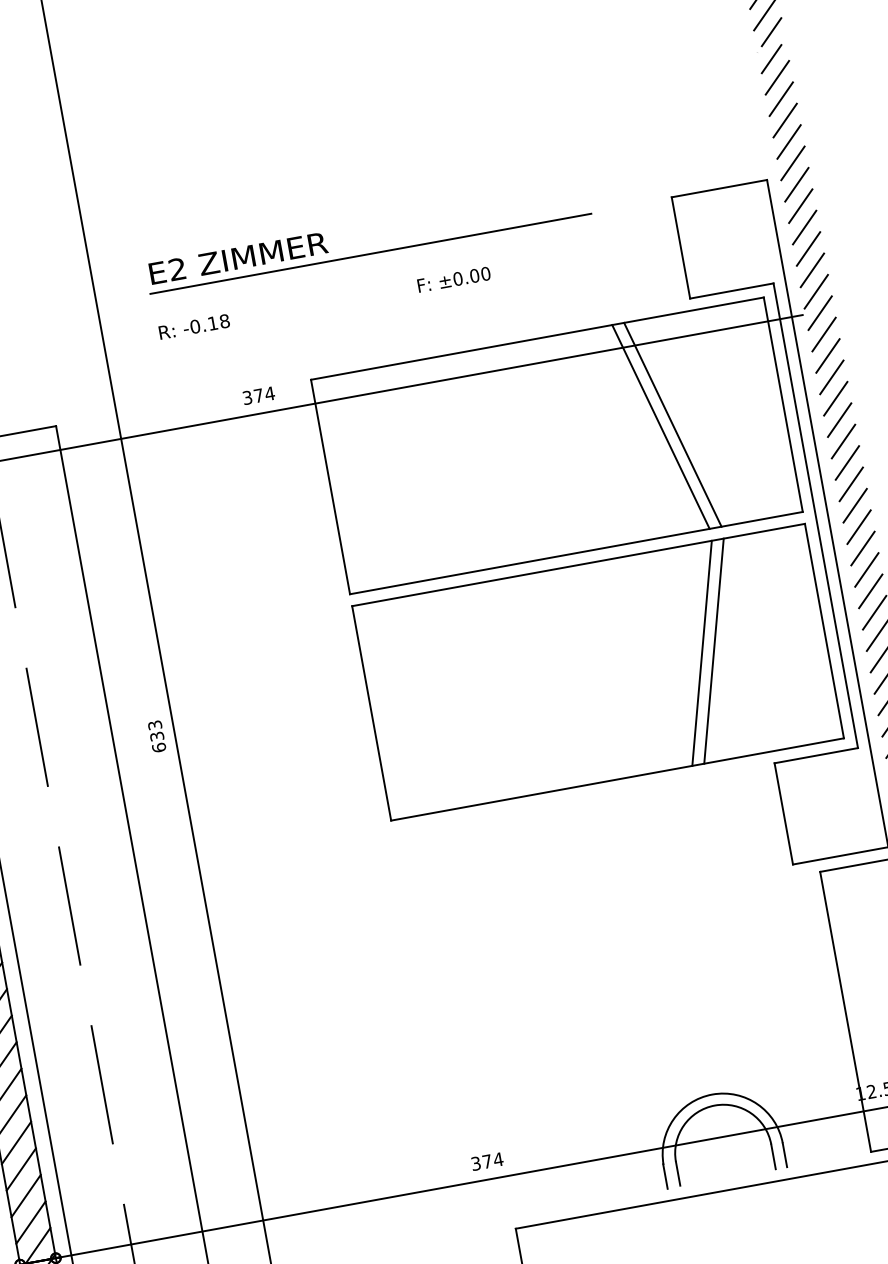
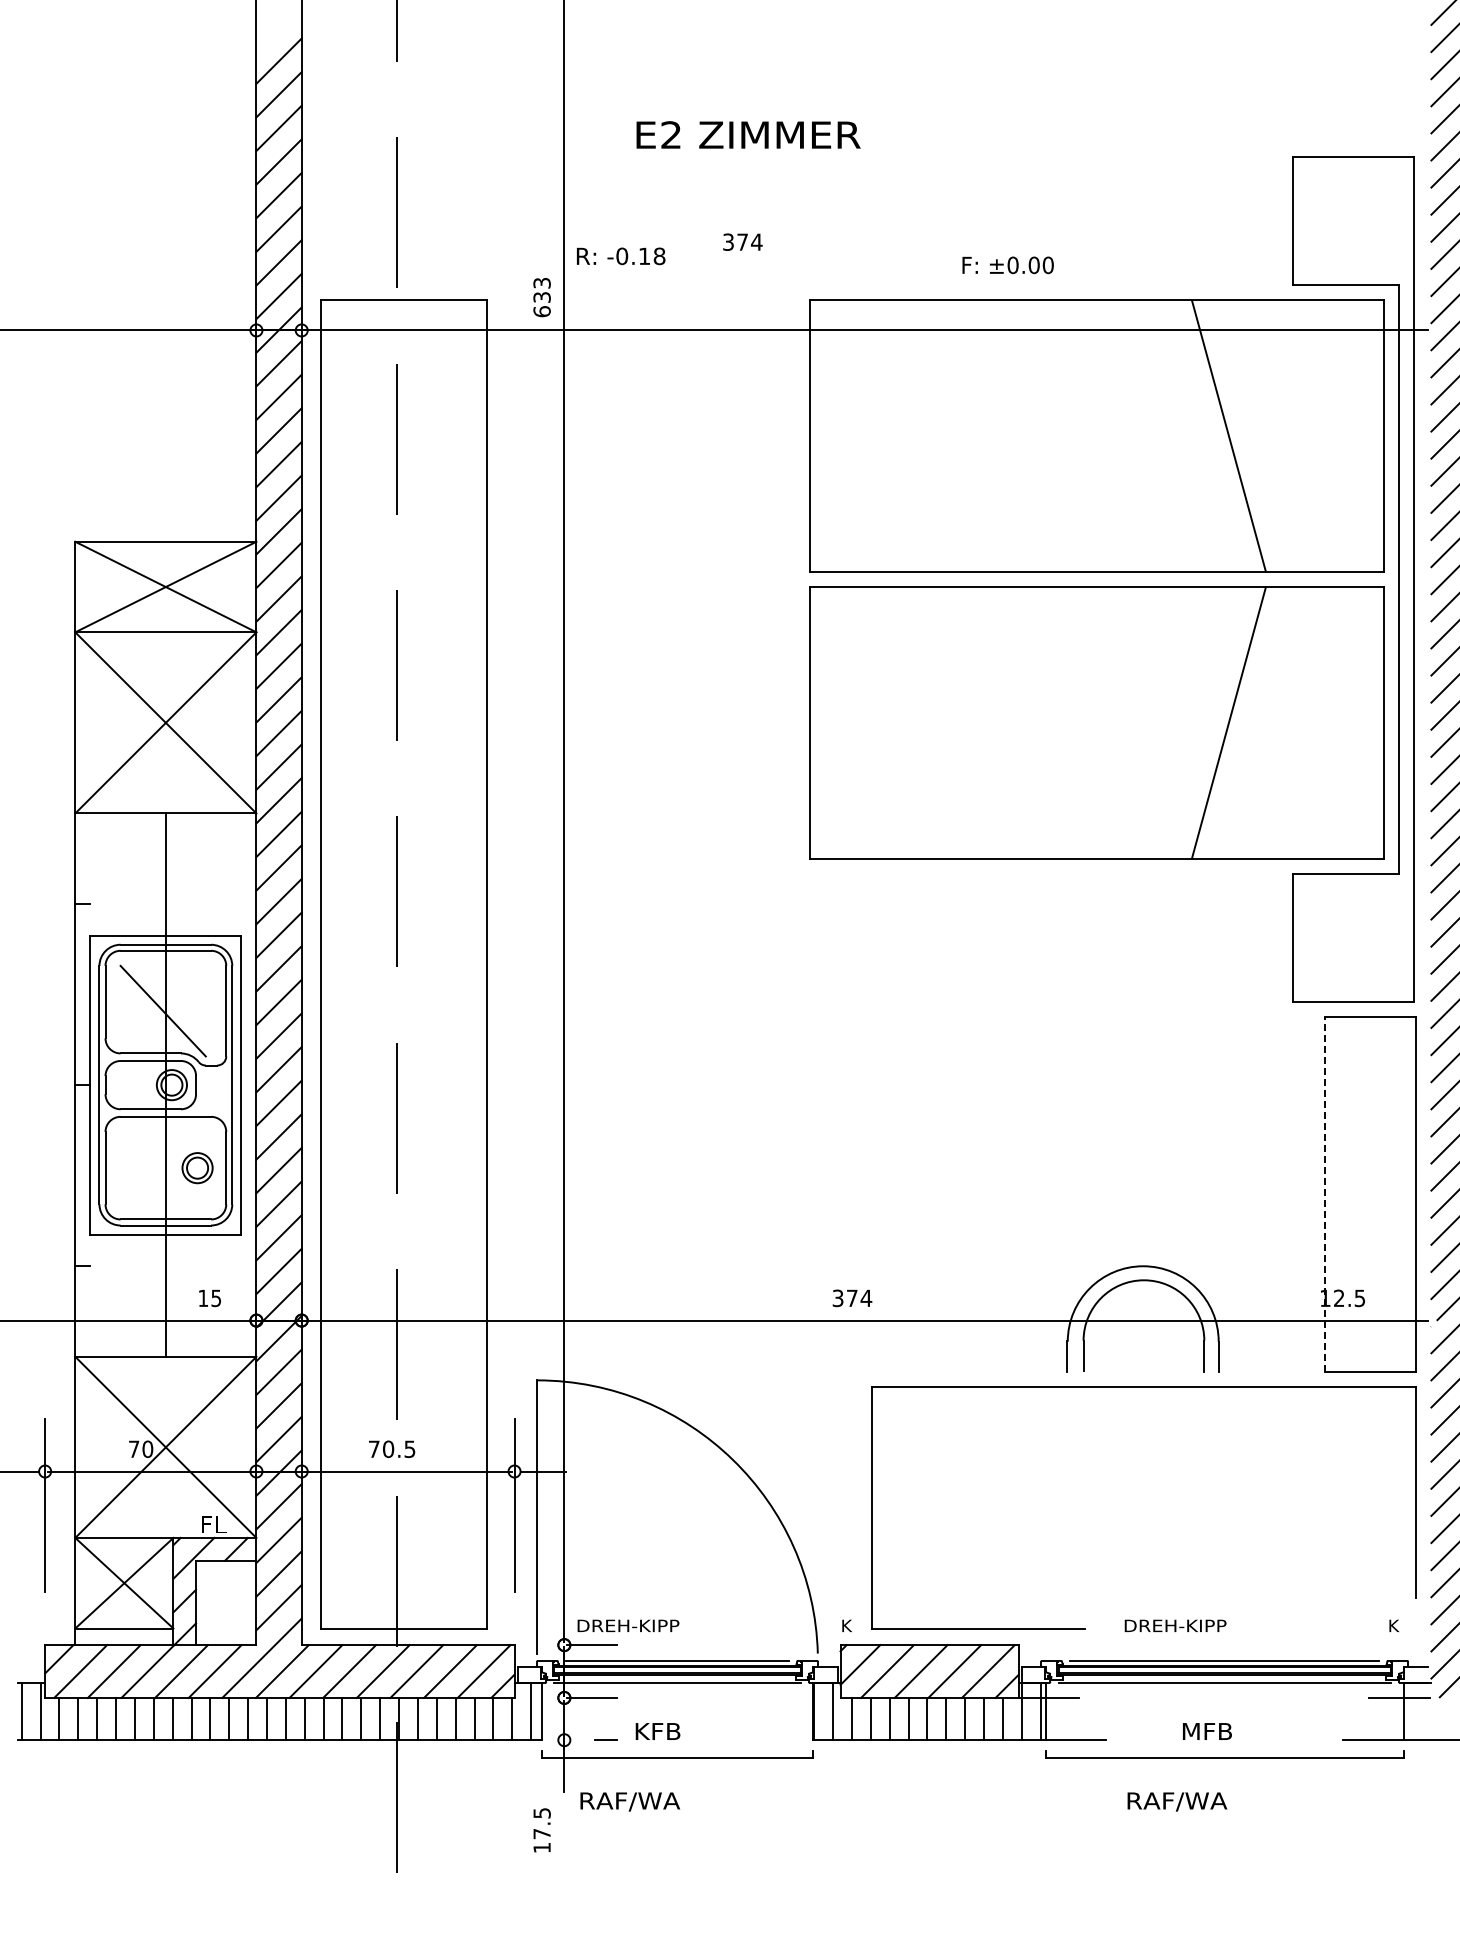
line: (370, 253) -> (911, 158), removed
text: (453, 279) -> (1007, 265), moved
text: (194, 326) -> (621, 256), moved
text: (258, 395) -> (742, 241), moved
line: (673, 424) -> (1244, 435), removed
line: (714, 650) -> (1244, 722), removed
text: (156, 736) -> (541, 297), moved
line: (845, 1011) -> (1325, 1194), solid -> dashed

